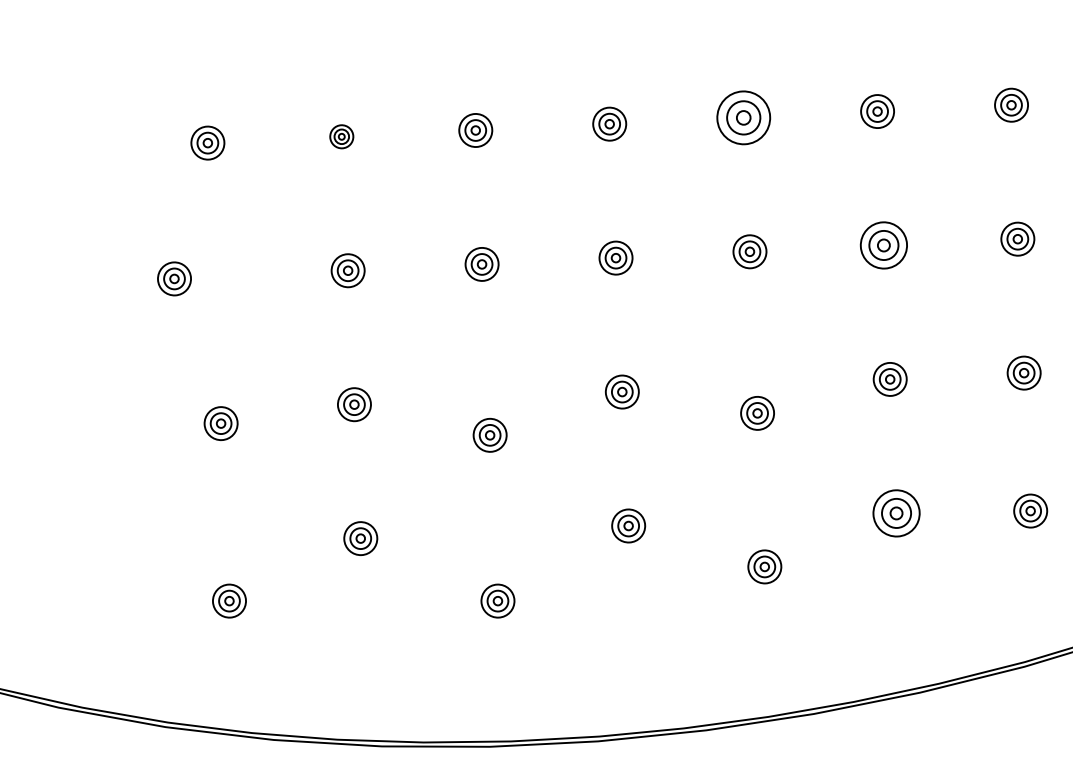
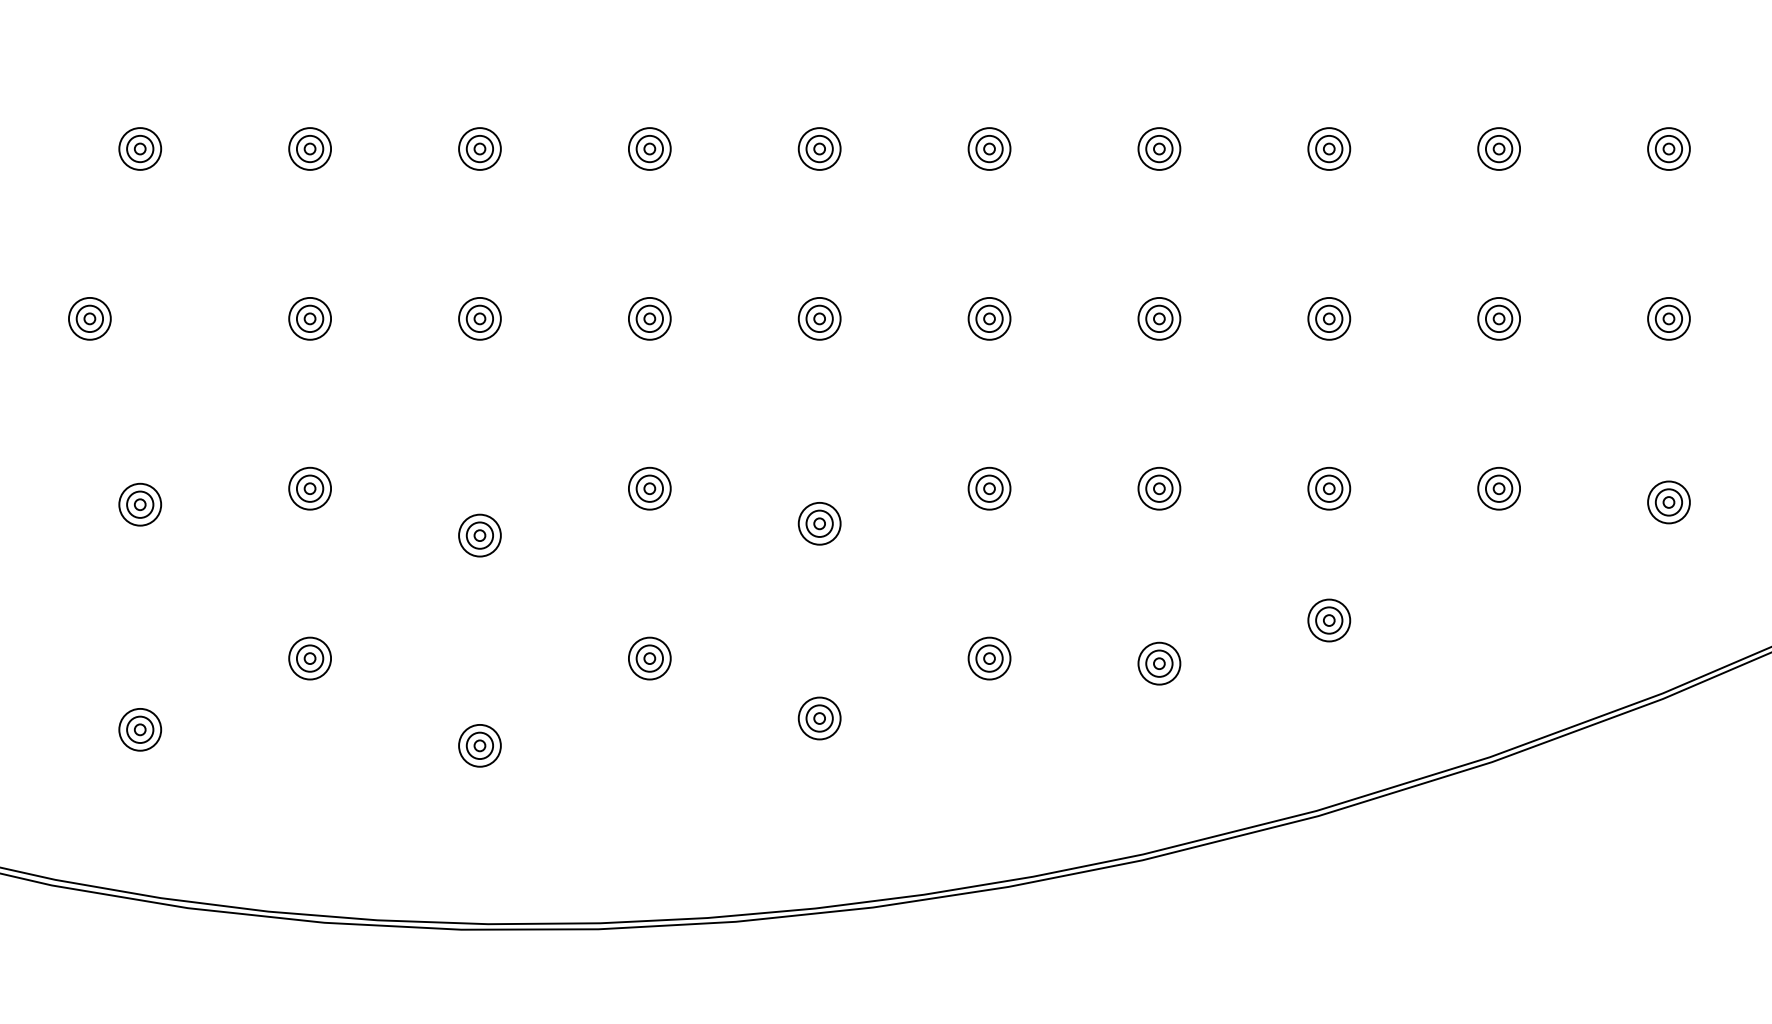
part: (743, 117) -> (819, 148), size x0.62
part: (341, 136) -> (309, 148), size x1.43
part: (883, 245) -> (989, 318), size x0.71
part: (896, 513) -> (989, 658), size x0.71

